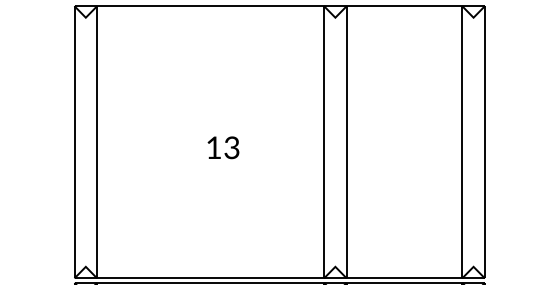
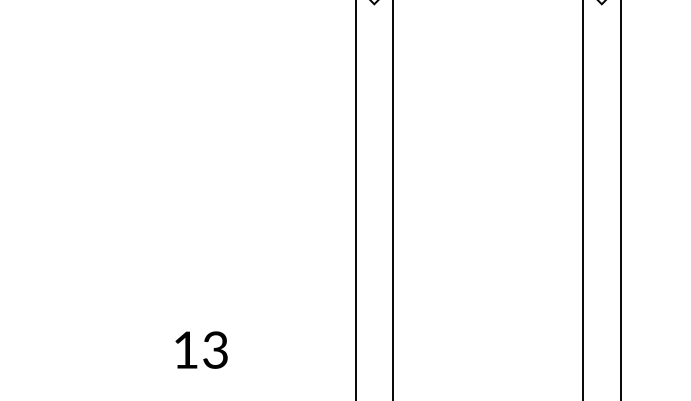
text: (223, 147) -> (201, 349), moved

